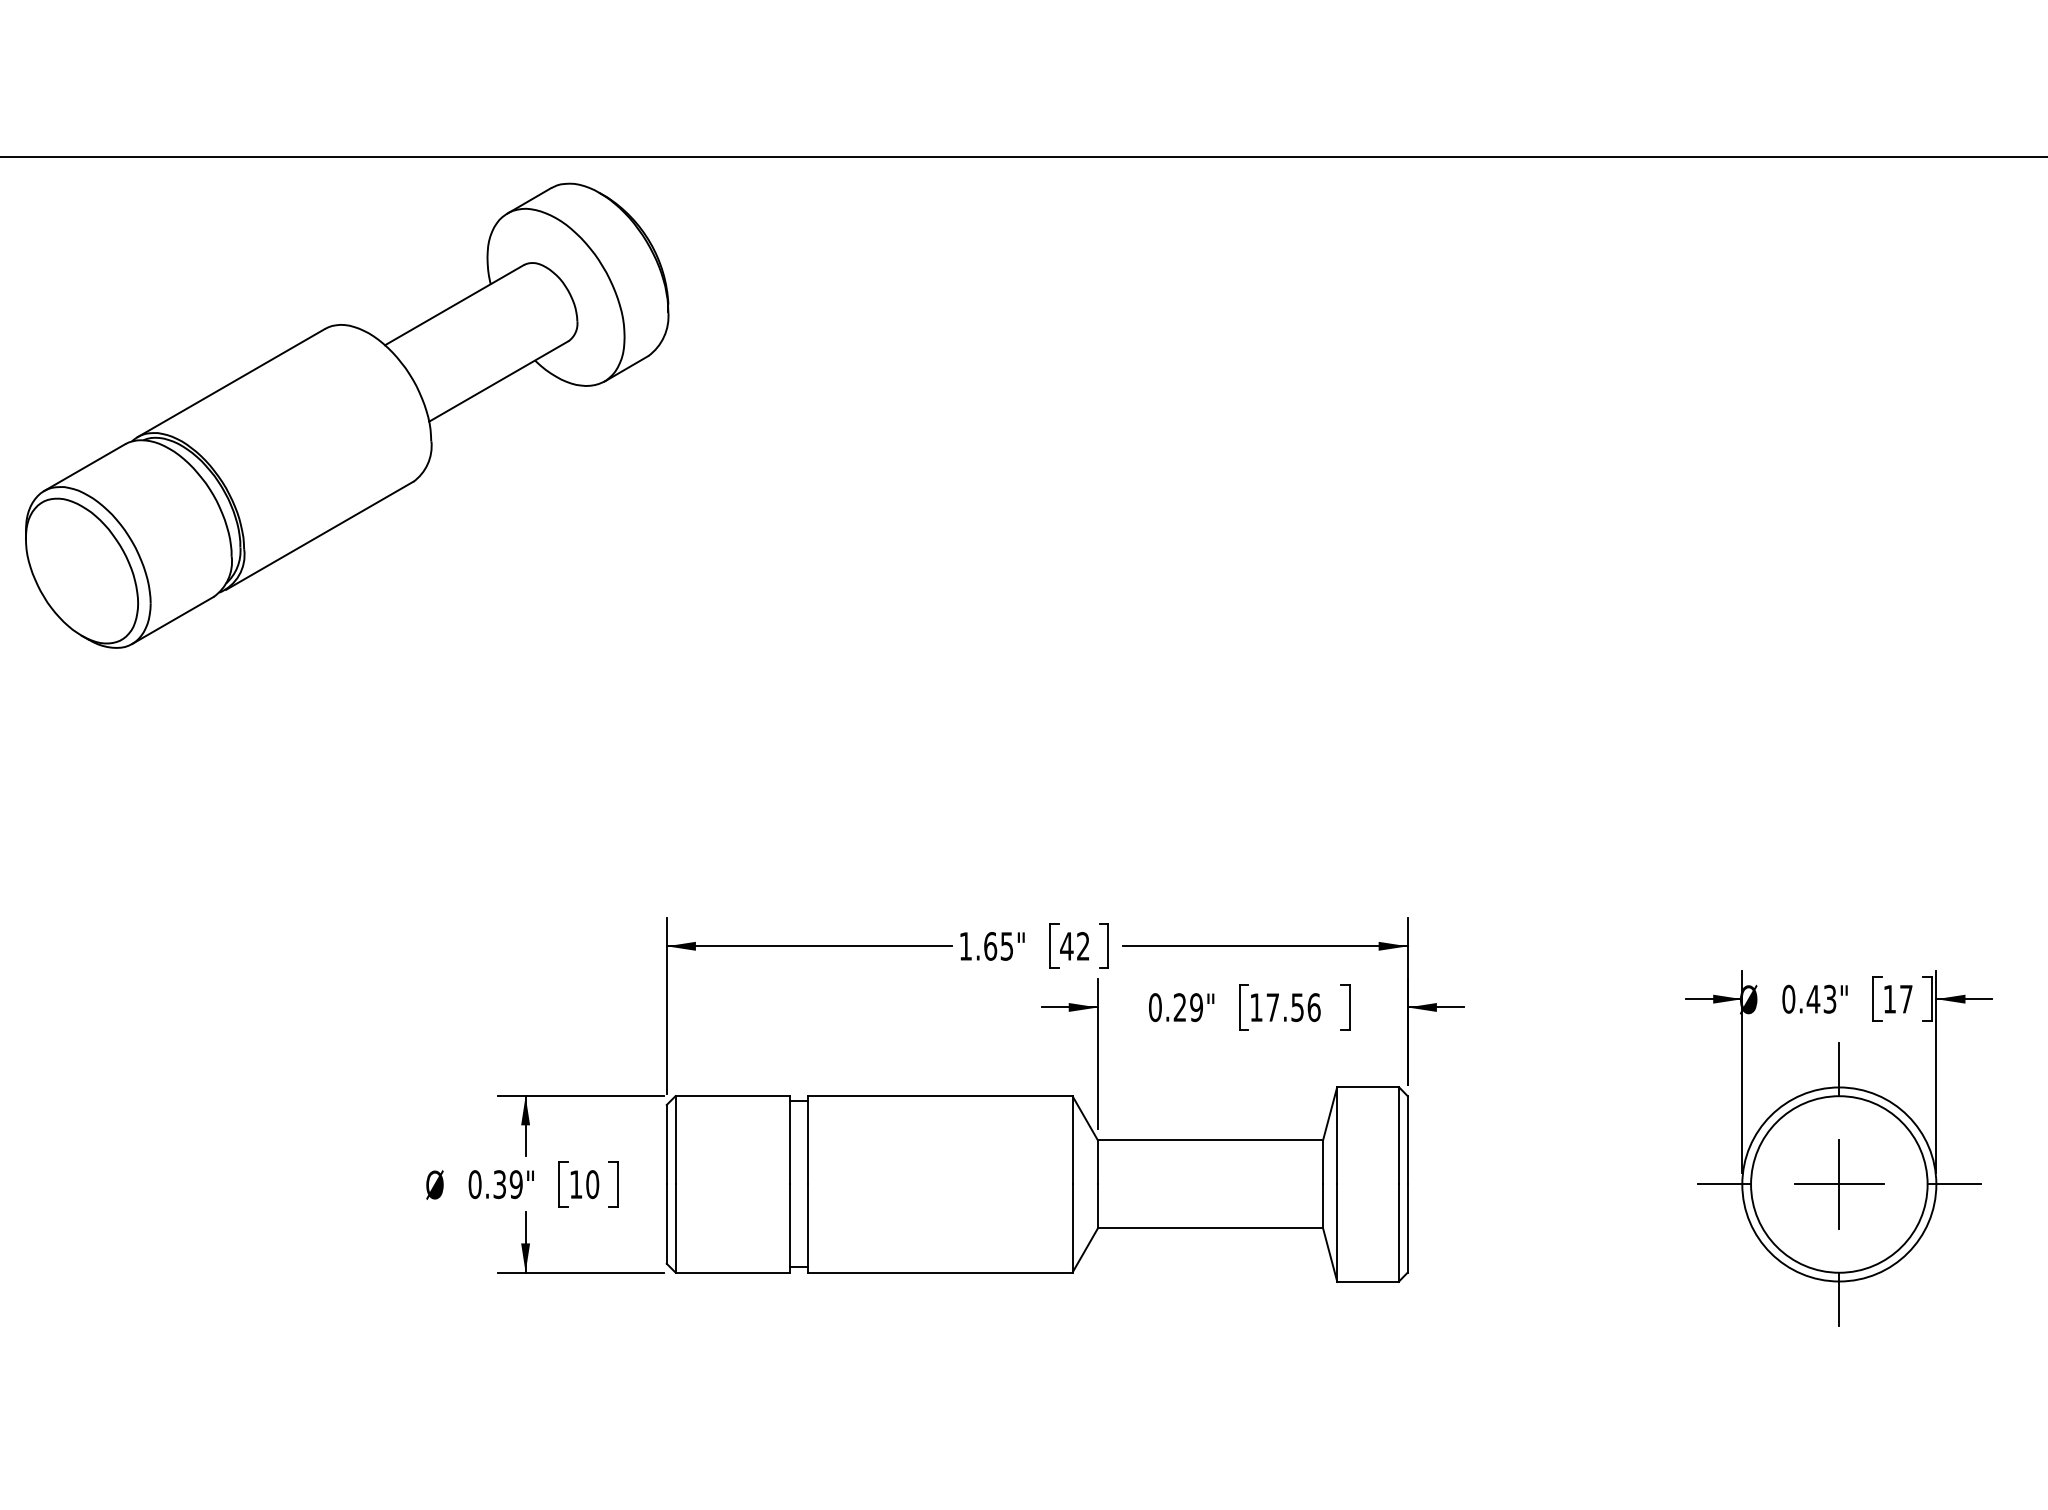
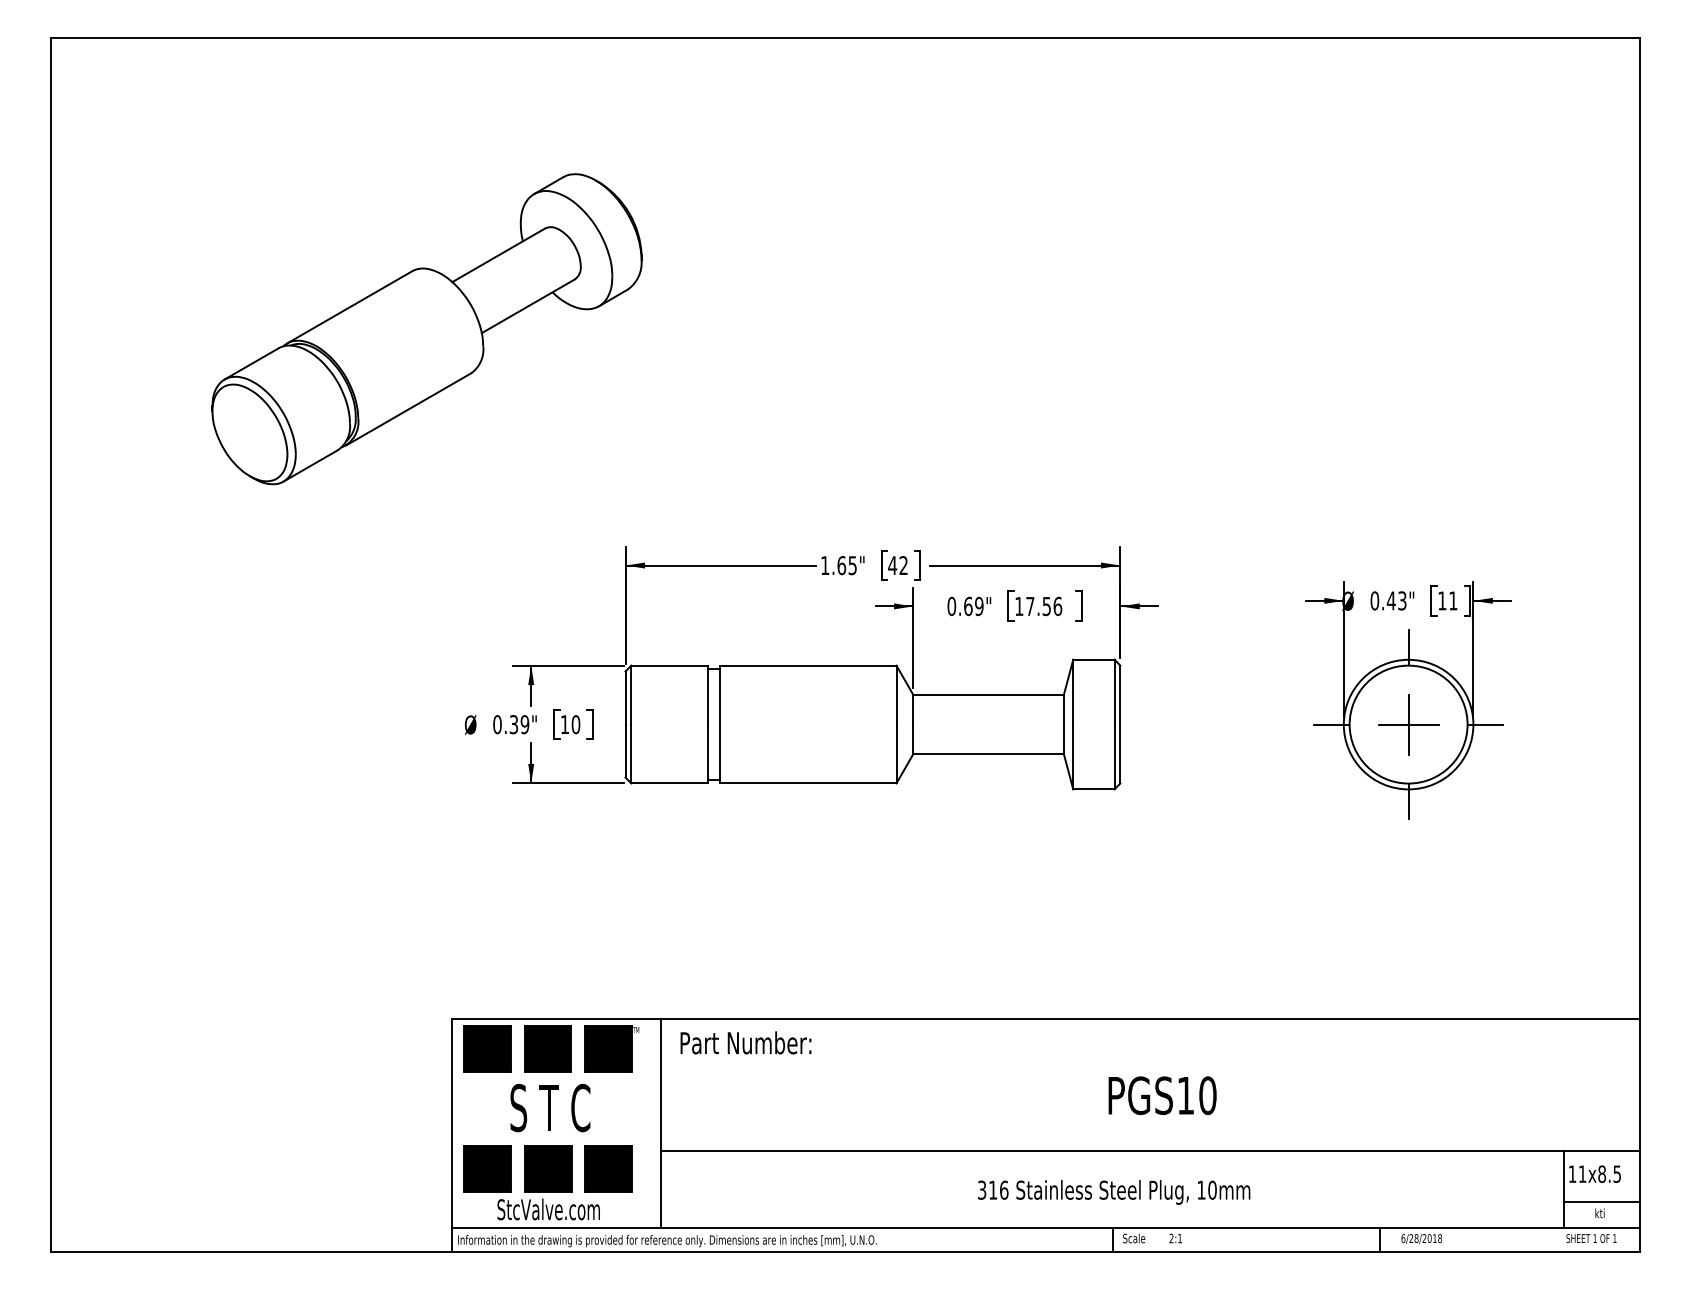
part: (346, 416) -> (426, 329), moved
text: (1906, 998) -> (1453, 600), 17 -> 11
text: (1180, 1007) -> (968, 606), 0.29" -> 0.69"

